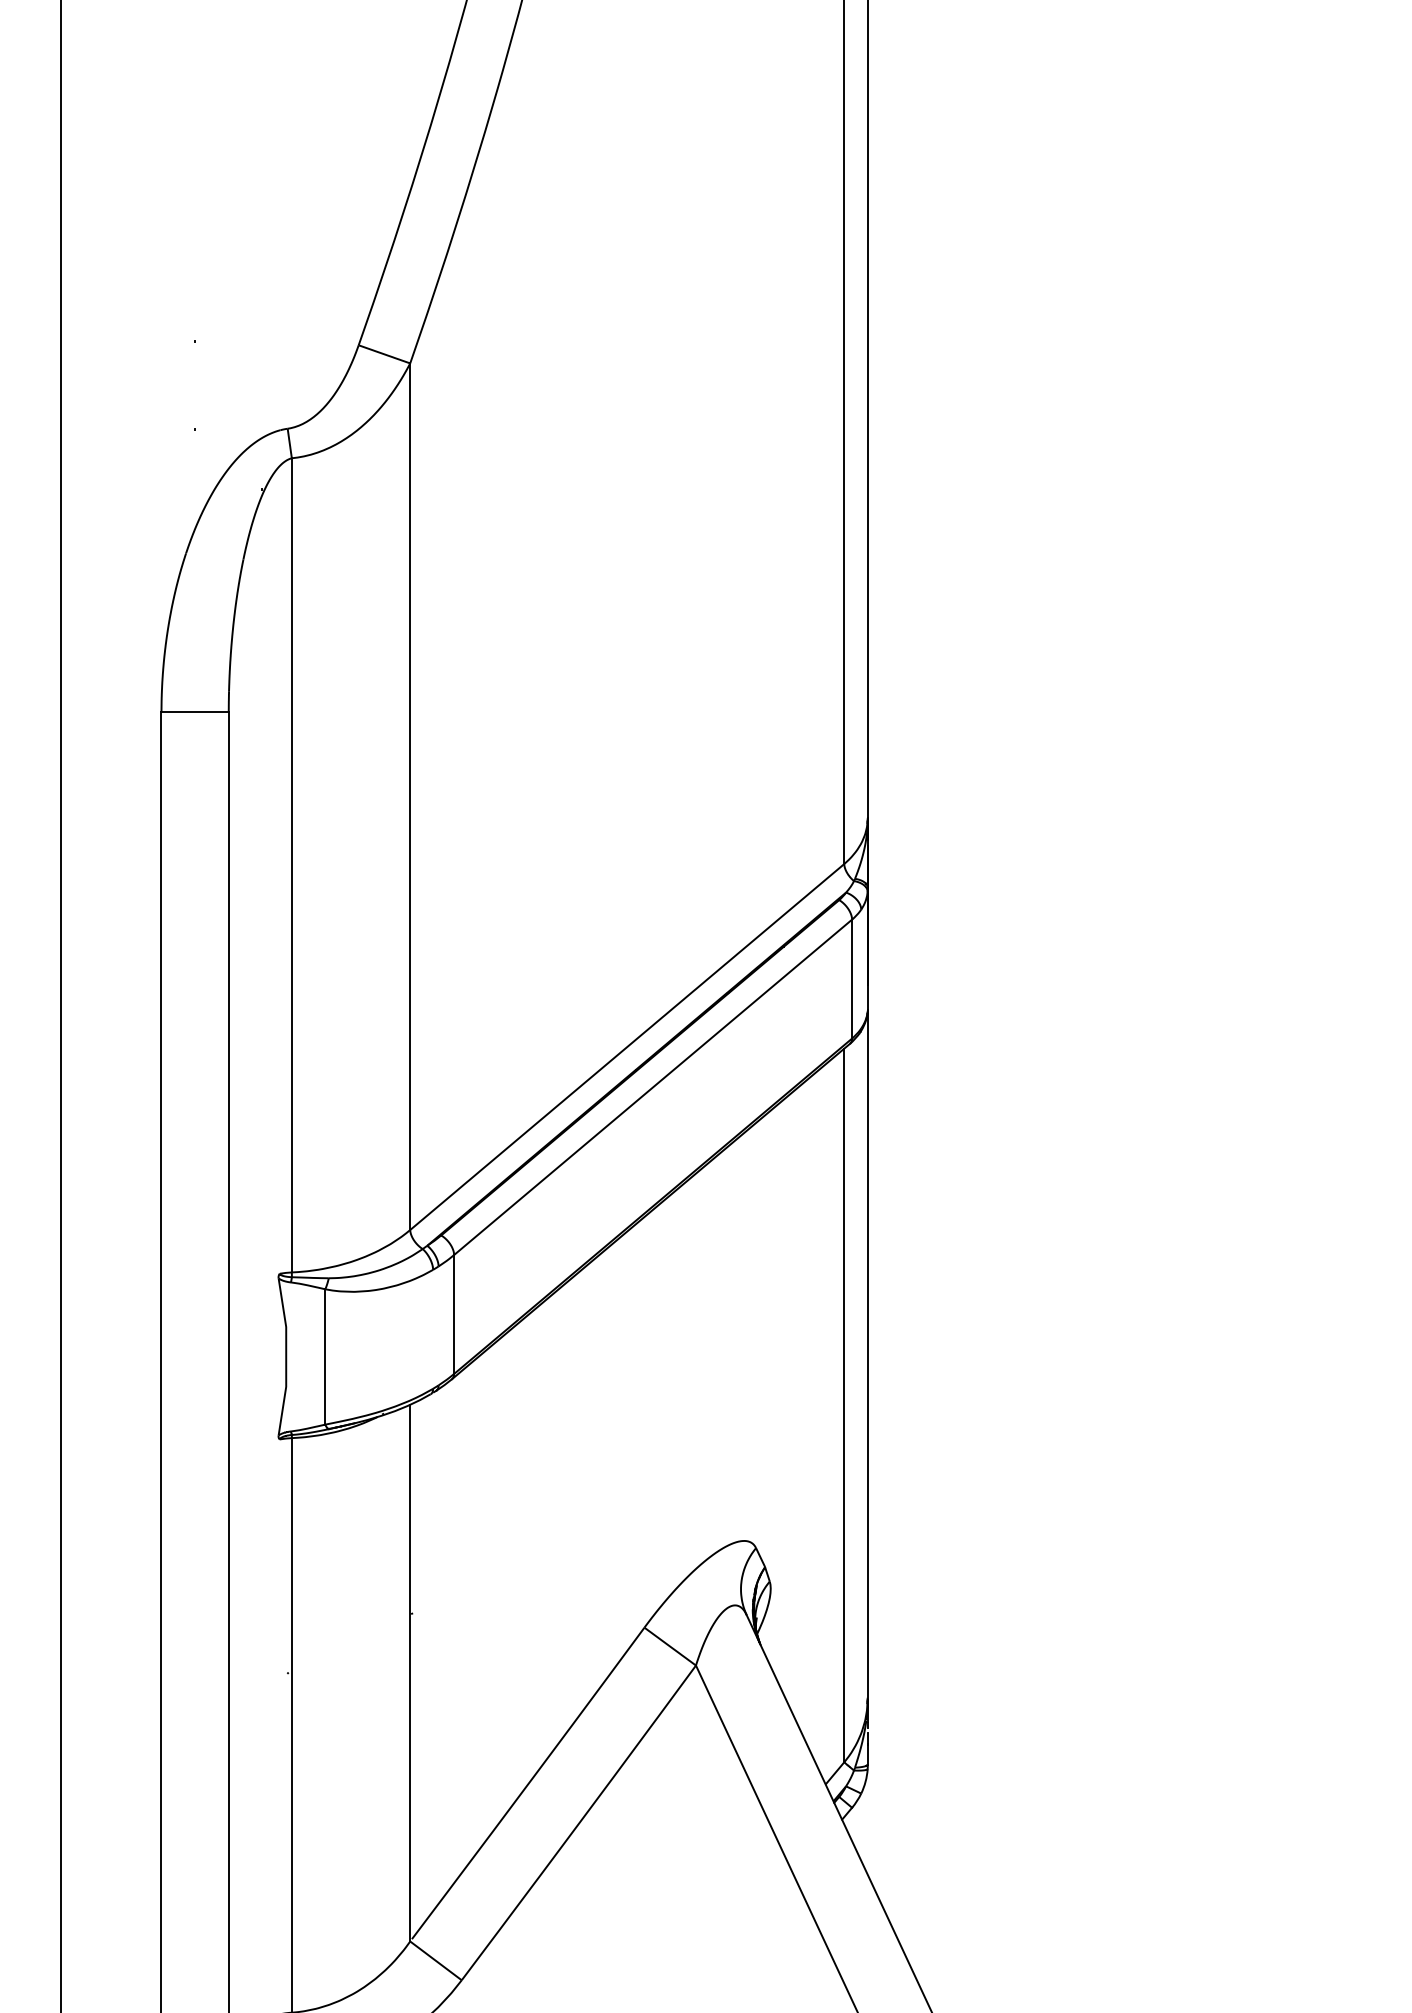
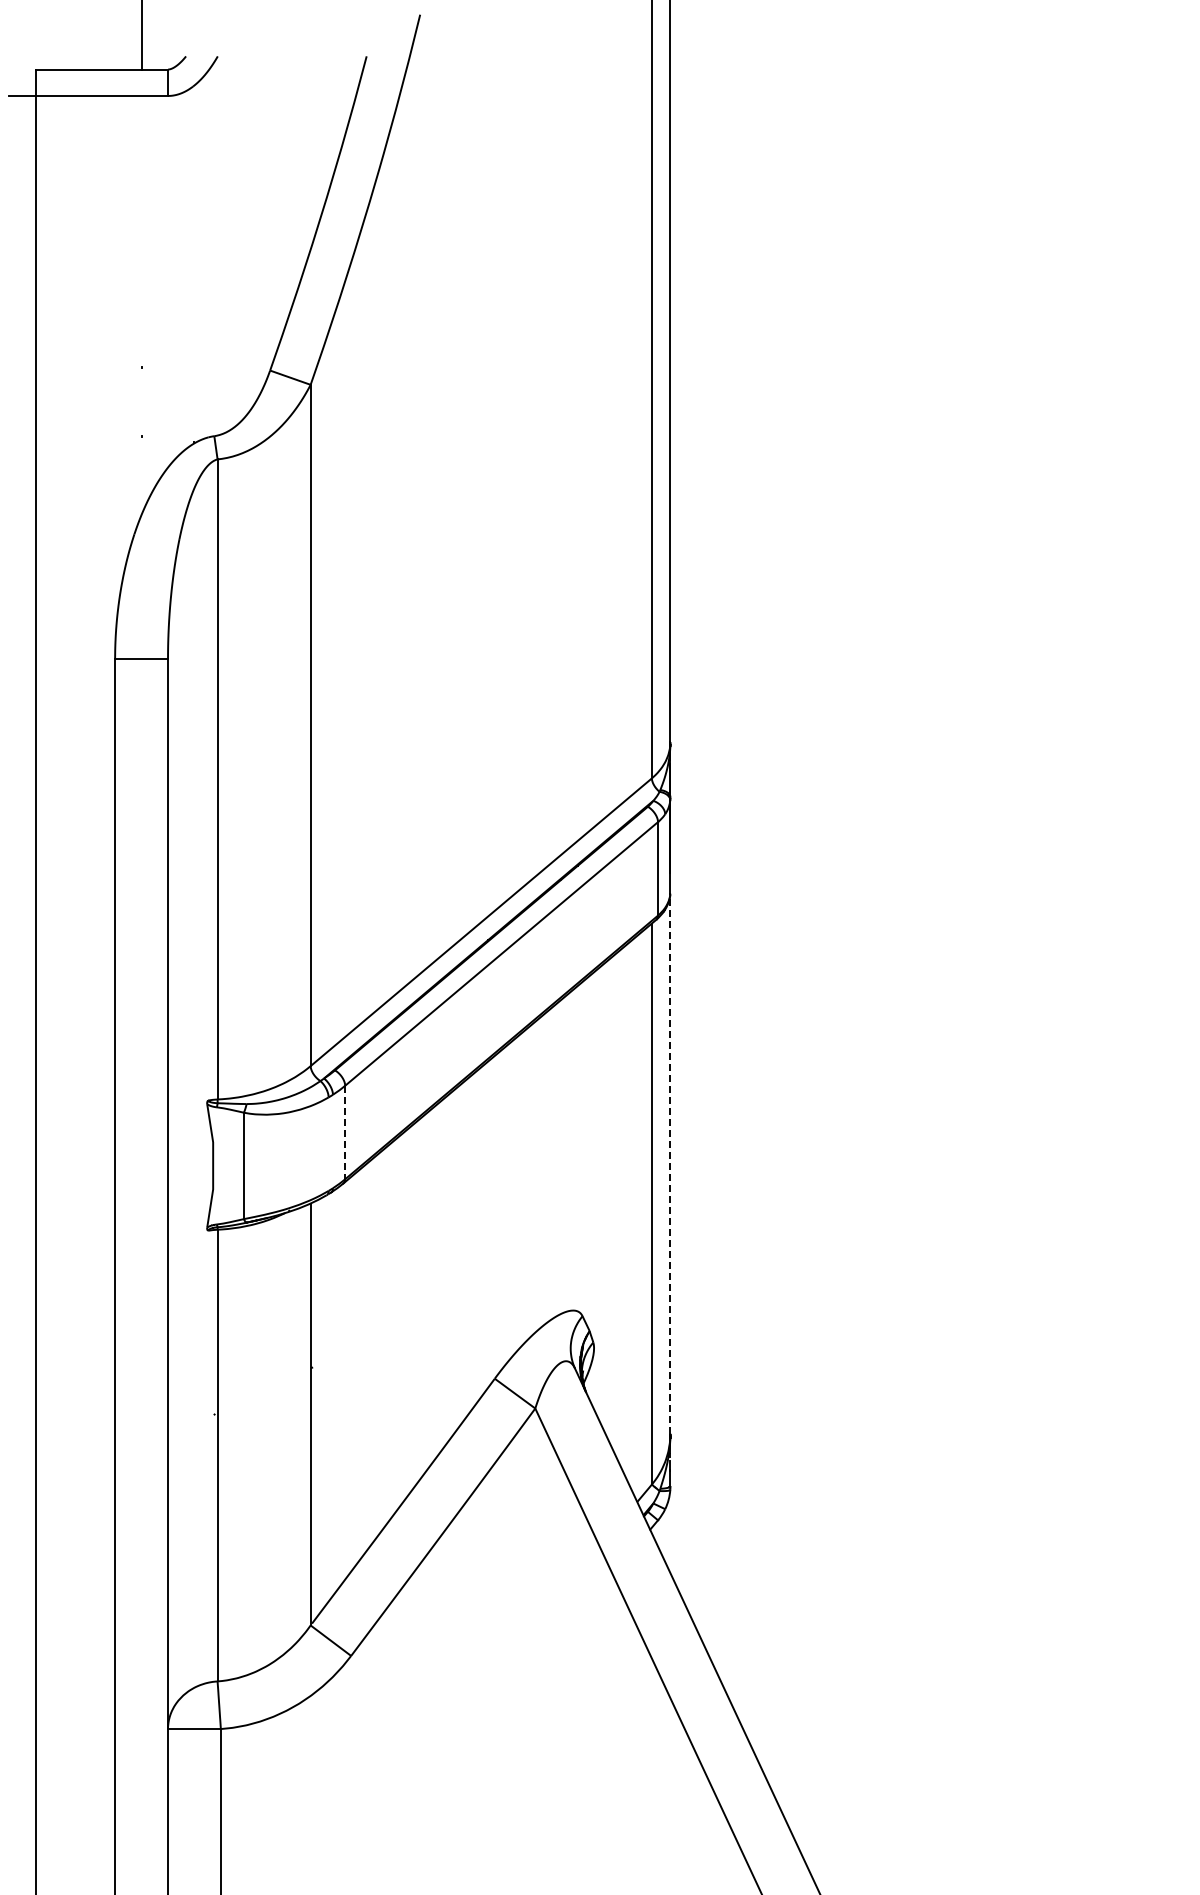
line: (454, 1314) -> (345, 1132), solid -> dashed
line: (867, 1352) -> (670, 1162), solid -> dashed

